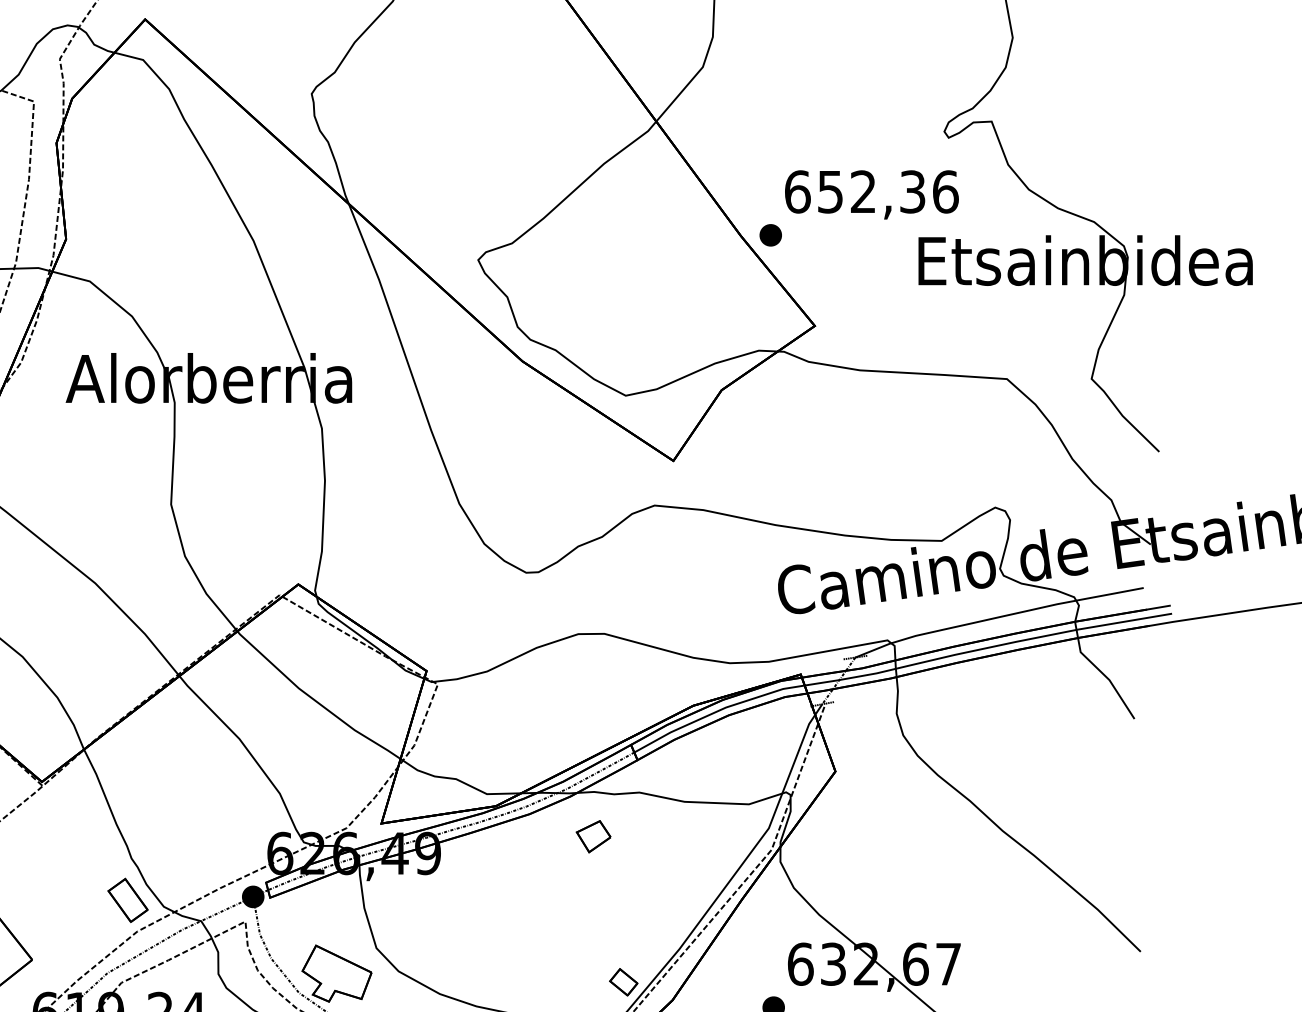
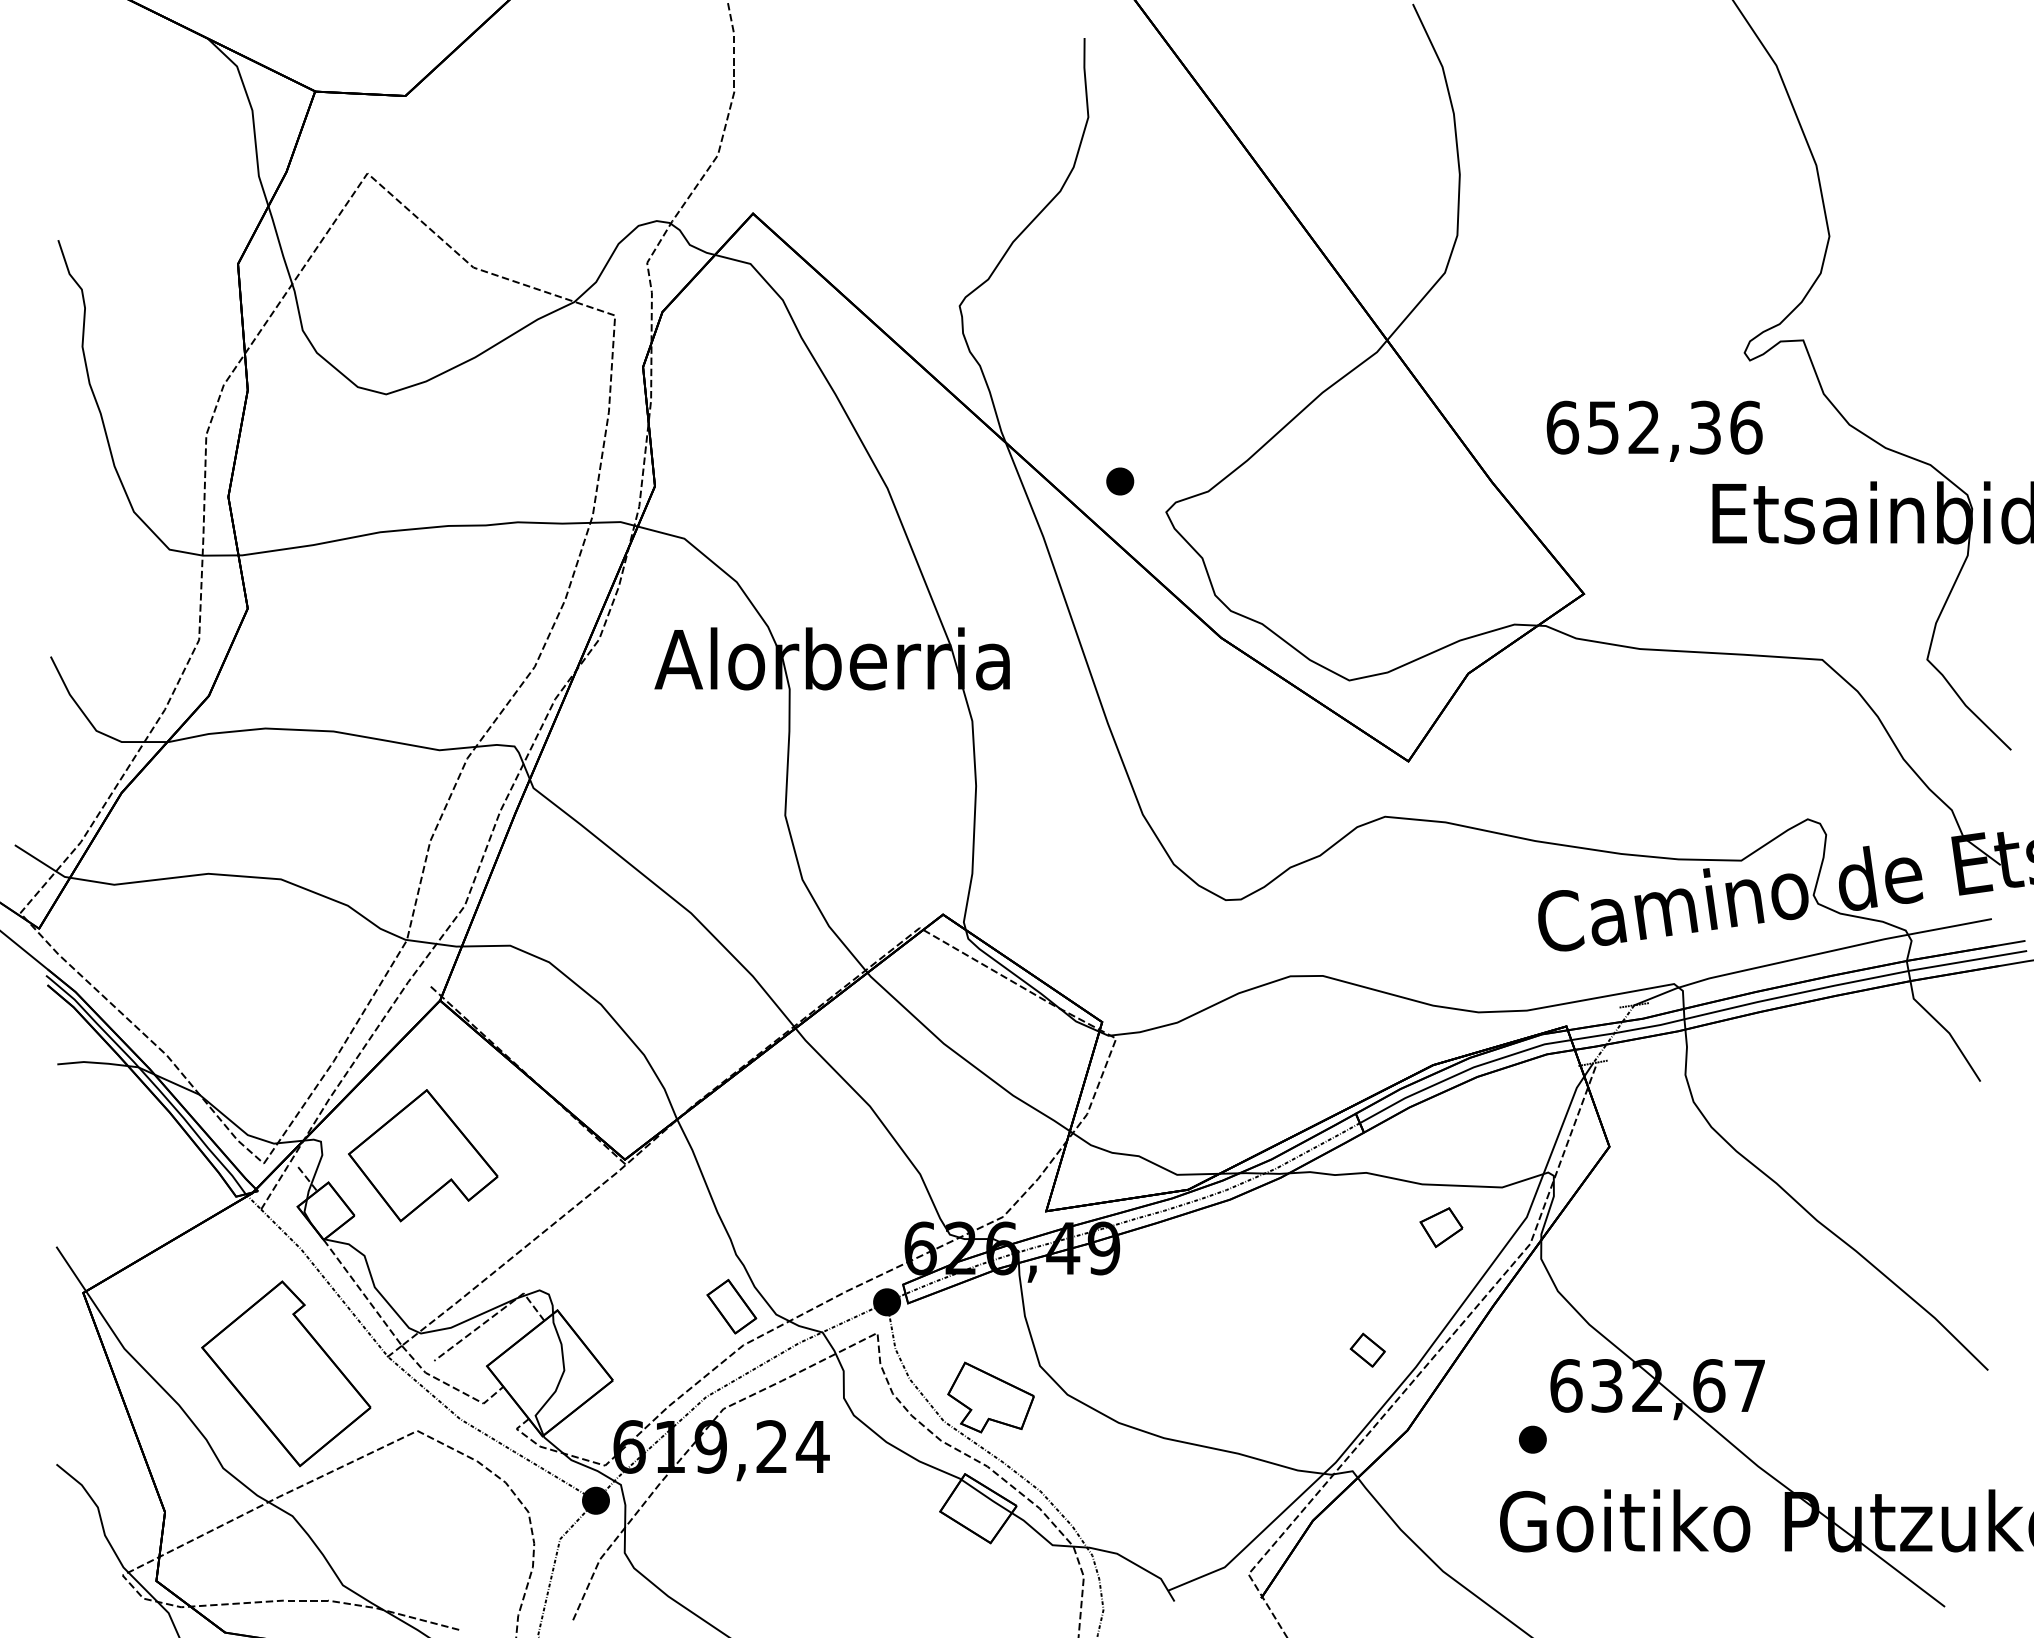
part: (771, 235) -> (1120, 481), moved
part: (593, 836) -> (1441, 1227), moved
part: (623, 981) -> (1367, 1349), moved

